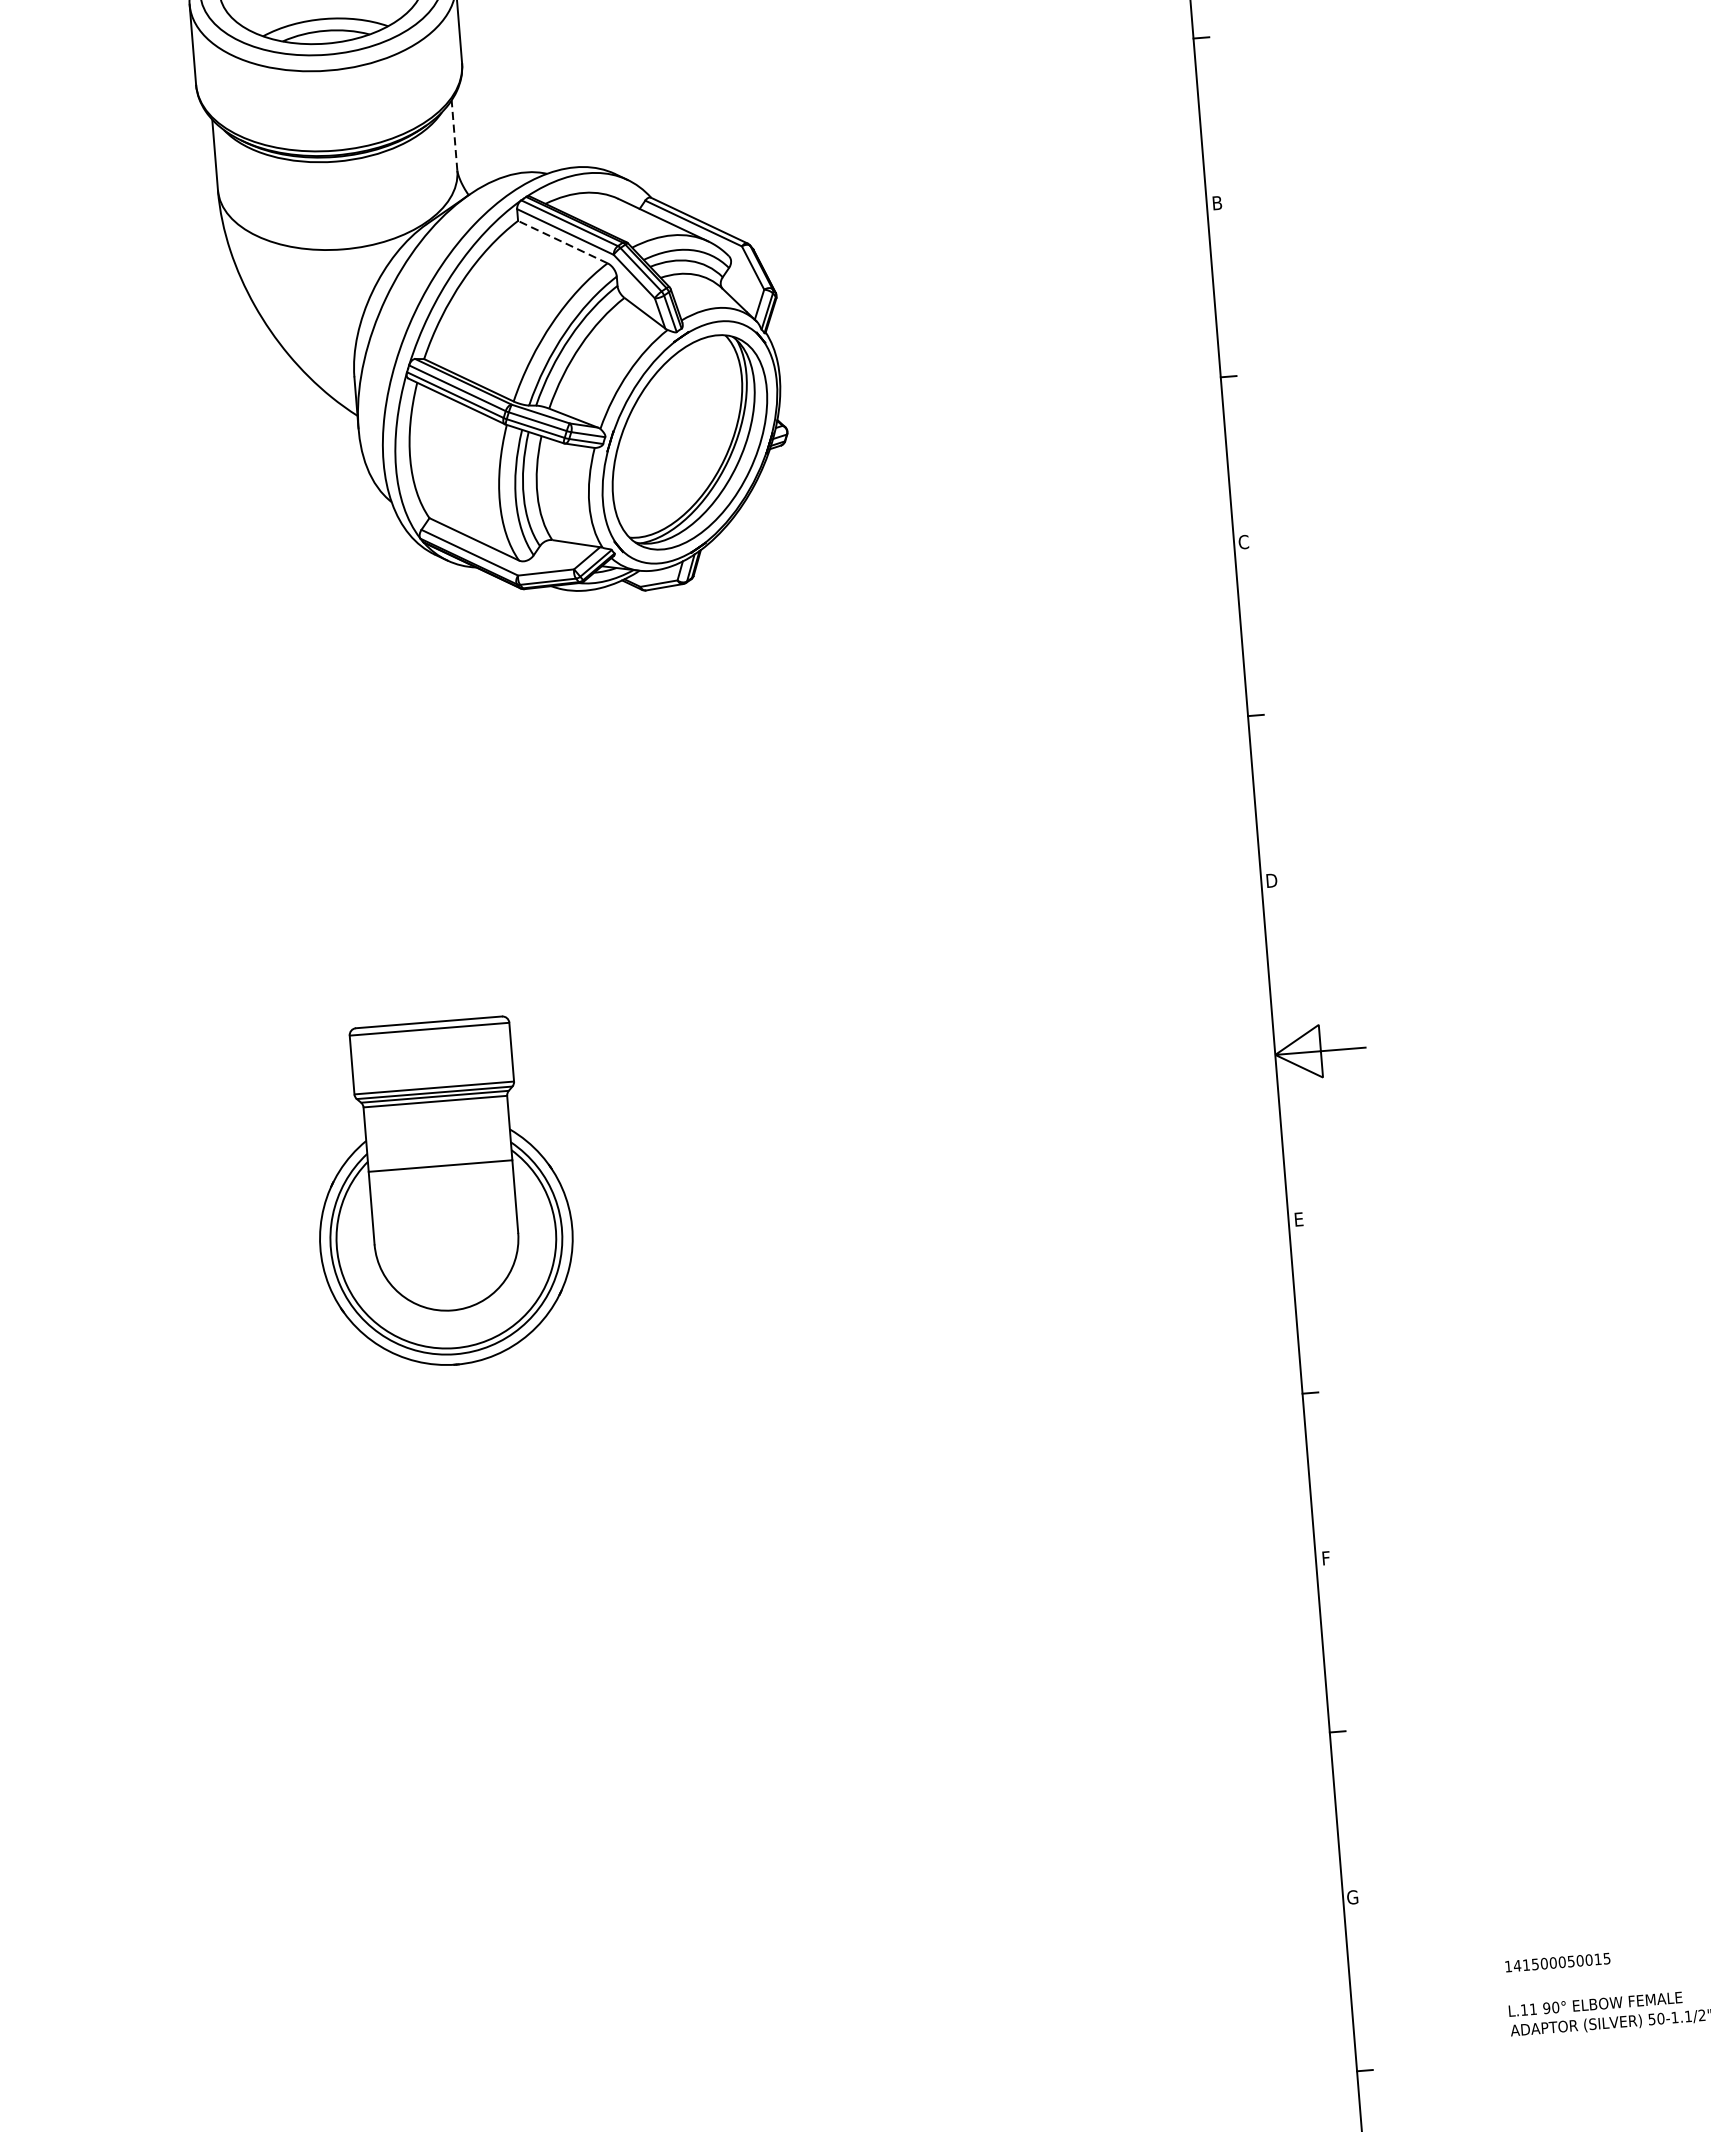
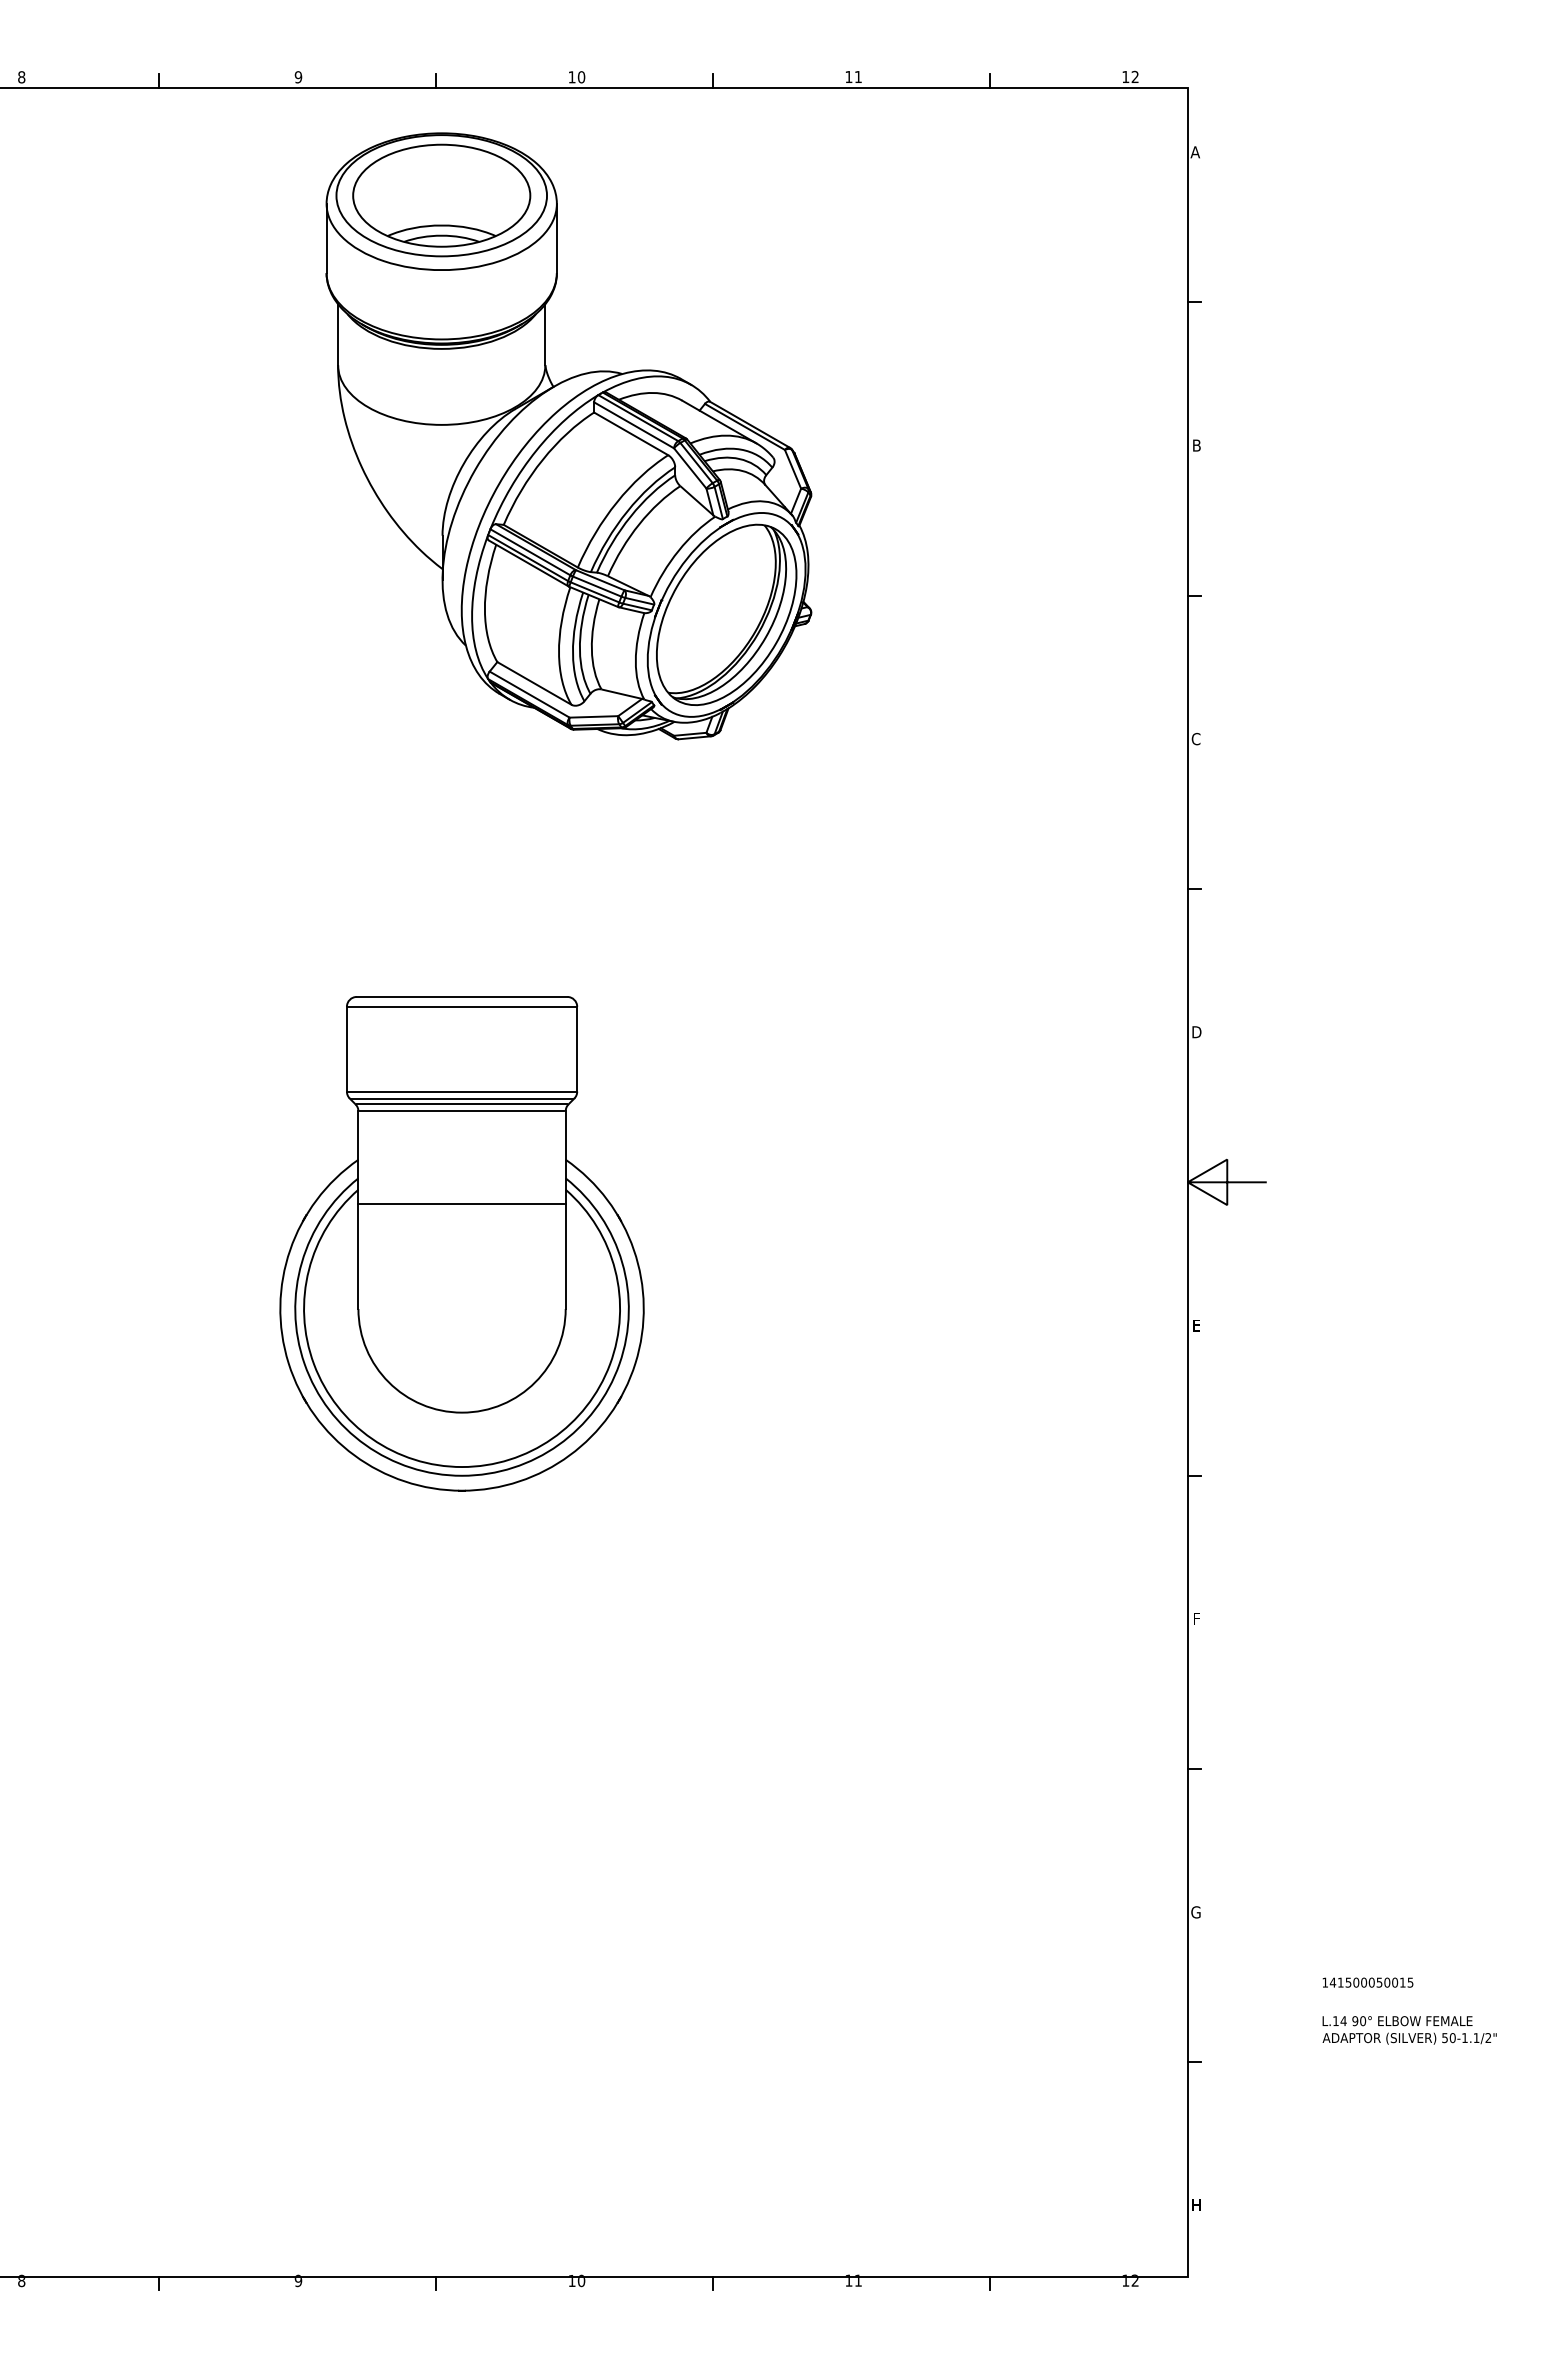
line: (454, 135) -> (545, 334), dashed -> solid
line: (563, 241) -> (631, 433), dashed -> solid
part: (442, 1193) -> (461, 1243), size x1.67
text: (1533, 2008) -> (1343, 2020), L.11 -> L.14

